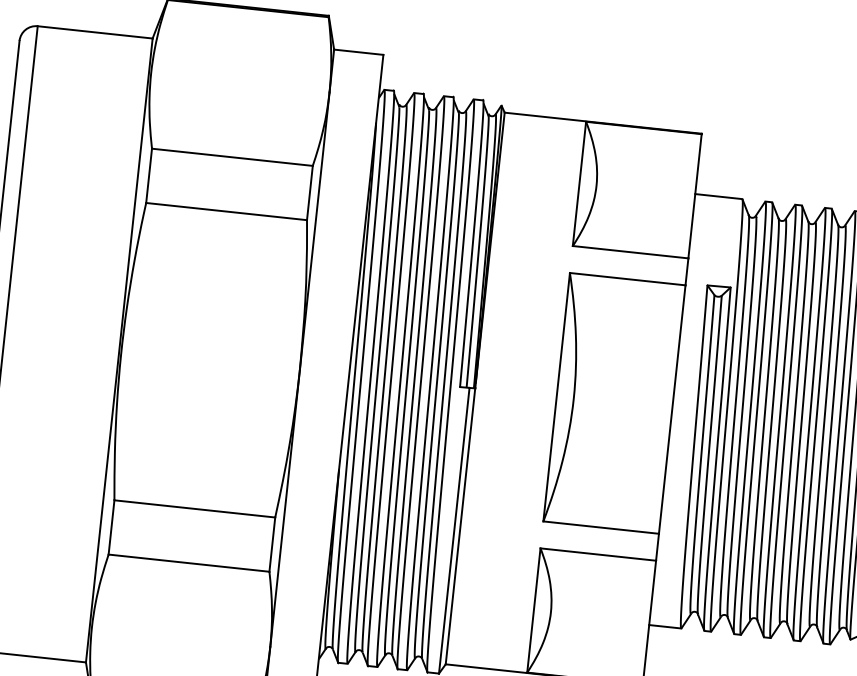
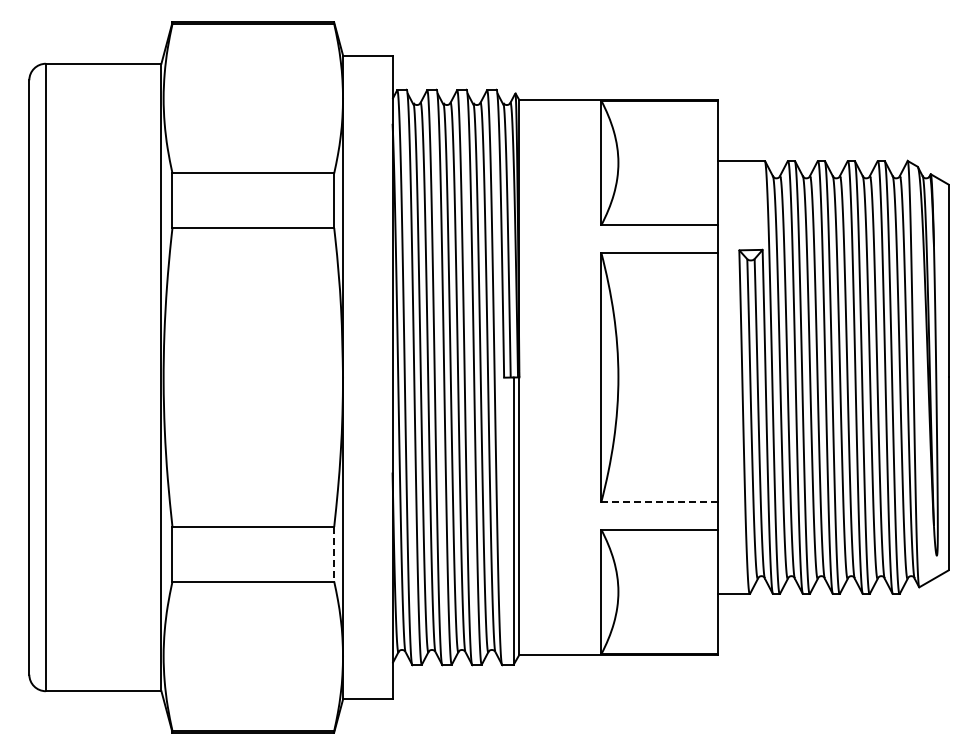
line: (601, 527) -> (659, 502), solid -> dashed
line: (272, 544) -> (334, 554), solid -> dashed

